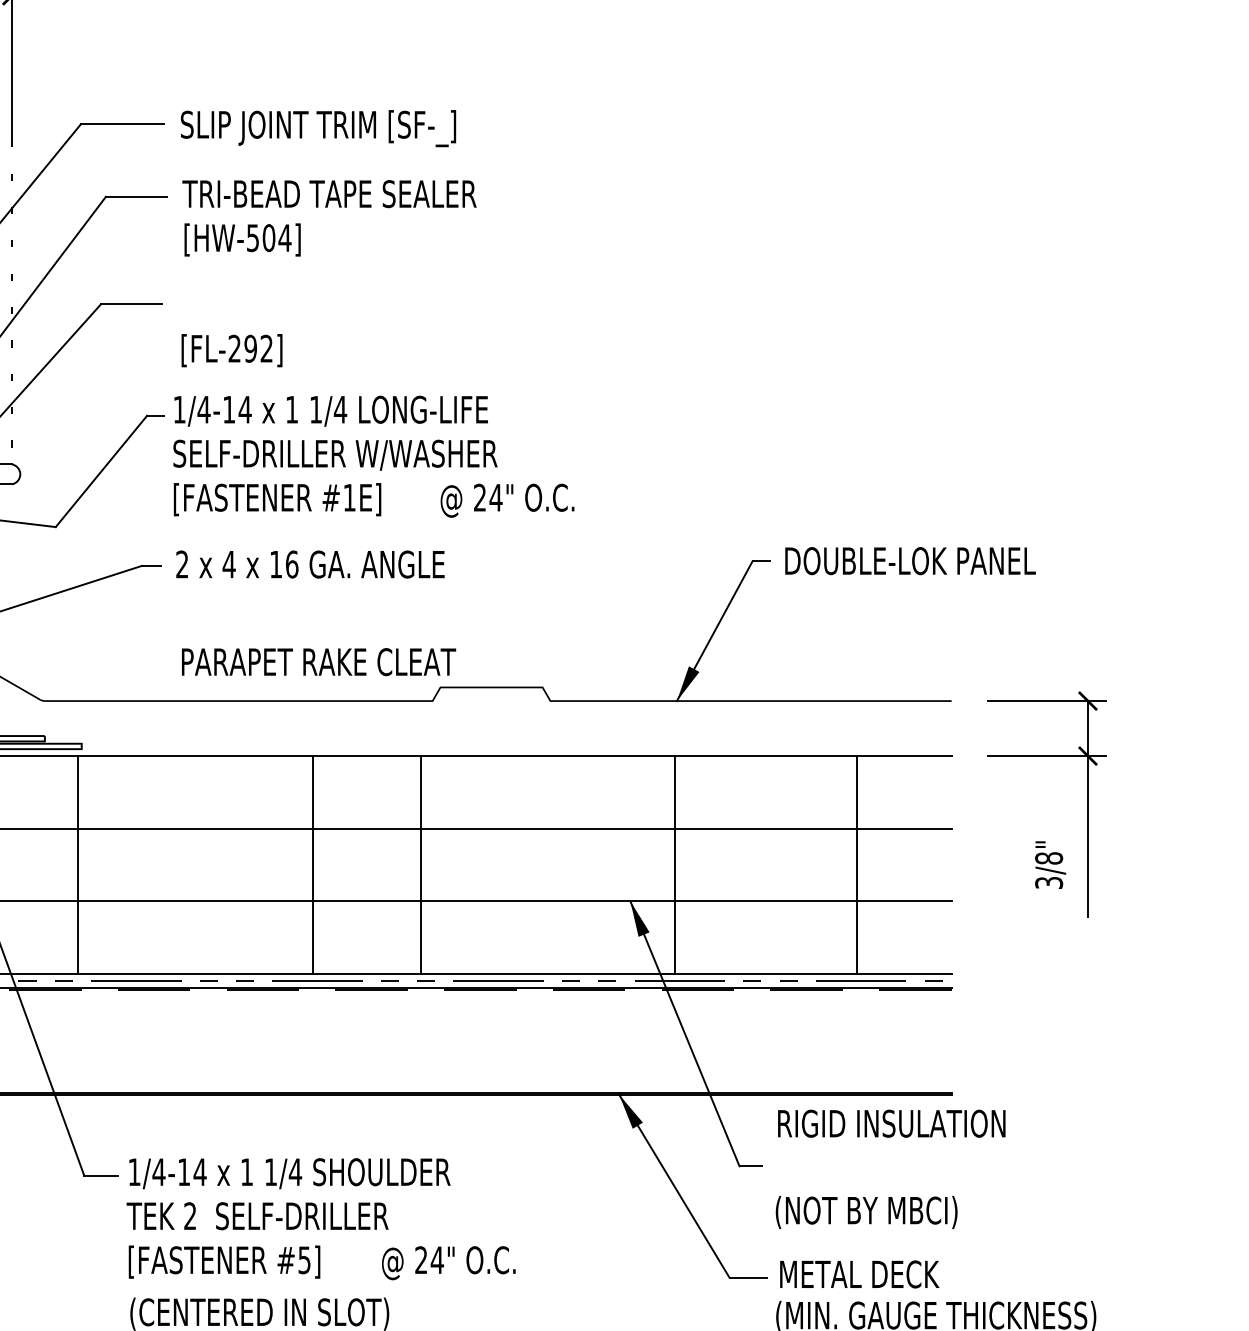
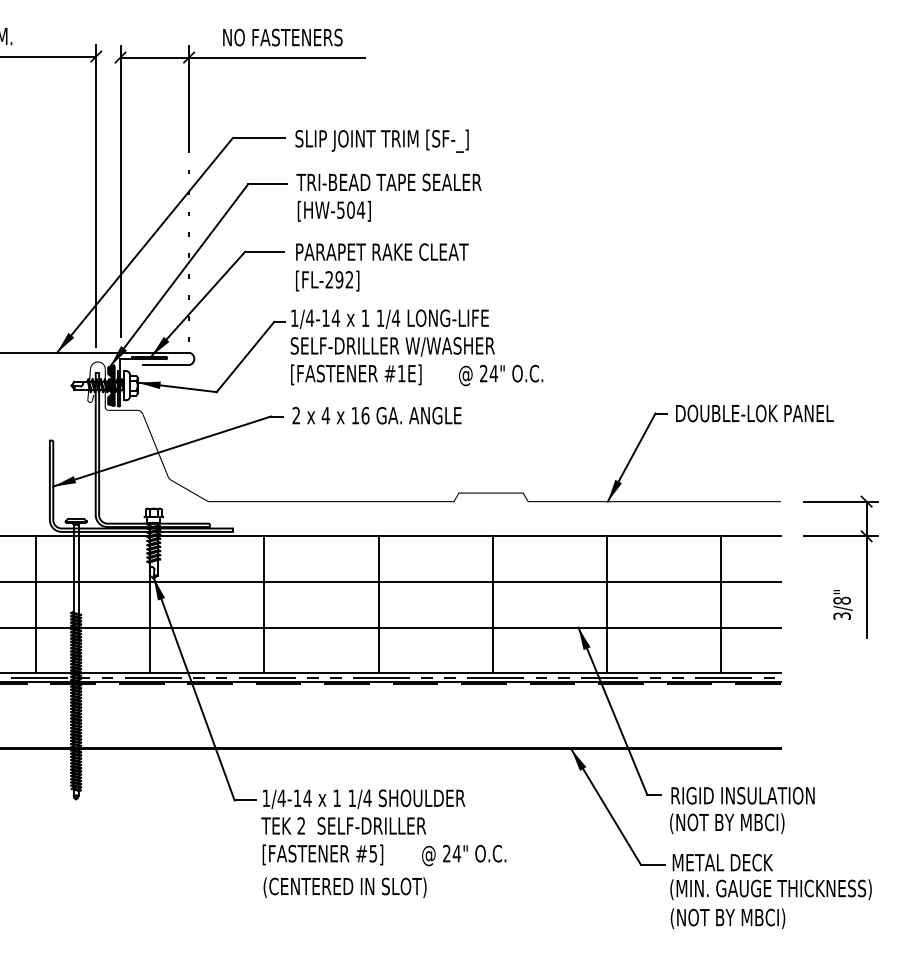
text: (319, 661) -> (382, 251), moved
line: (77, 864) -> (264, 604), moved
line: (420, 864) -> (492, 604), moved
text: (890, 1123) -> (742, 795), moved

